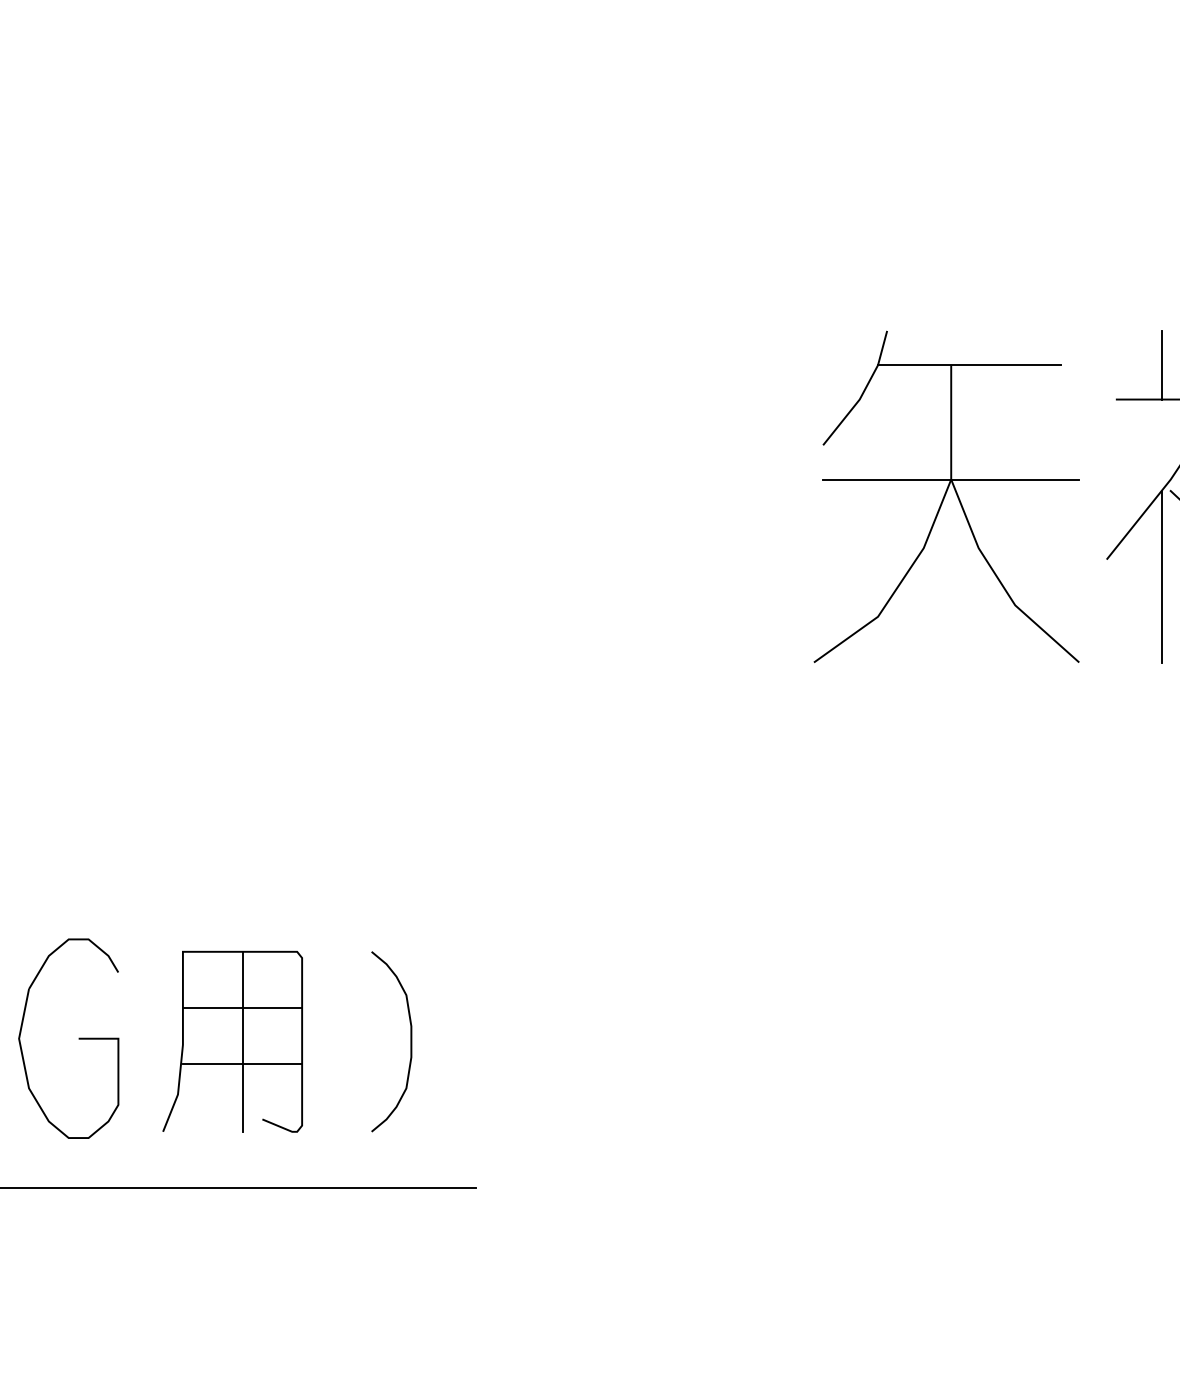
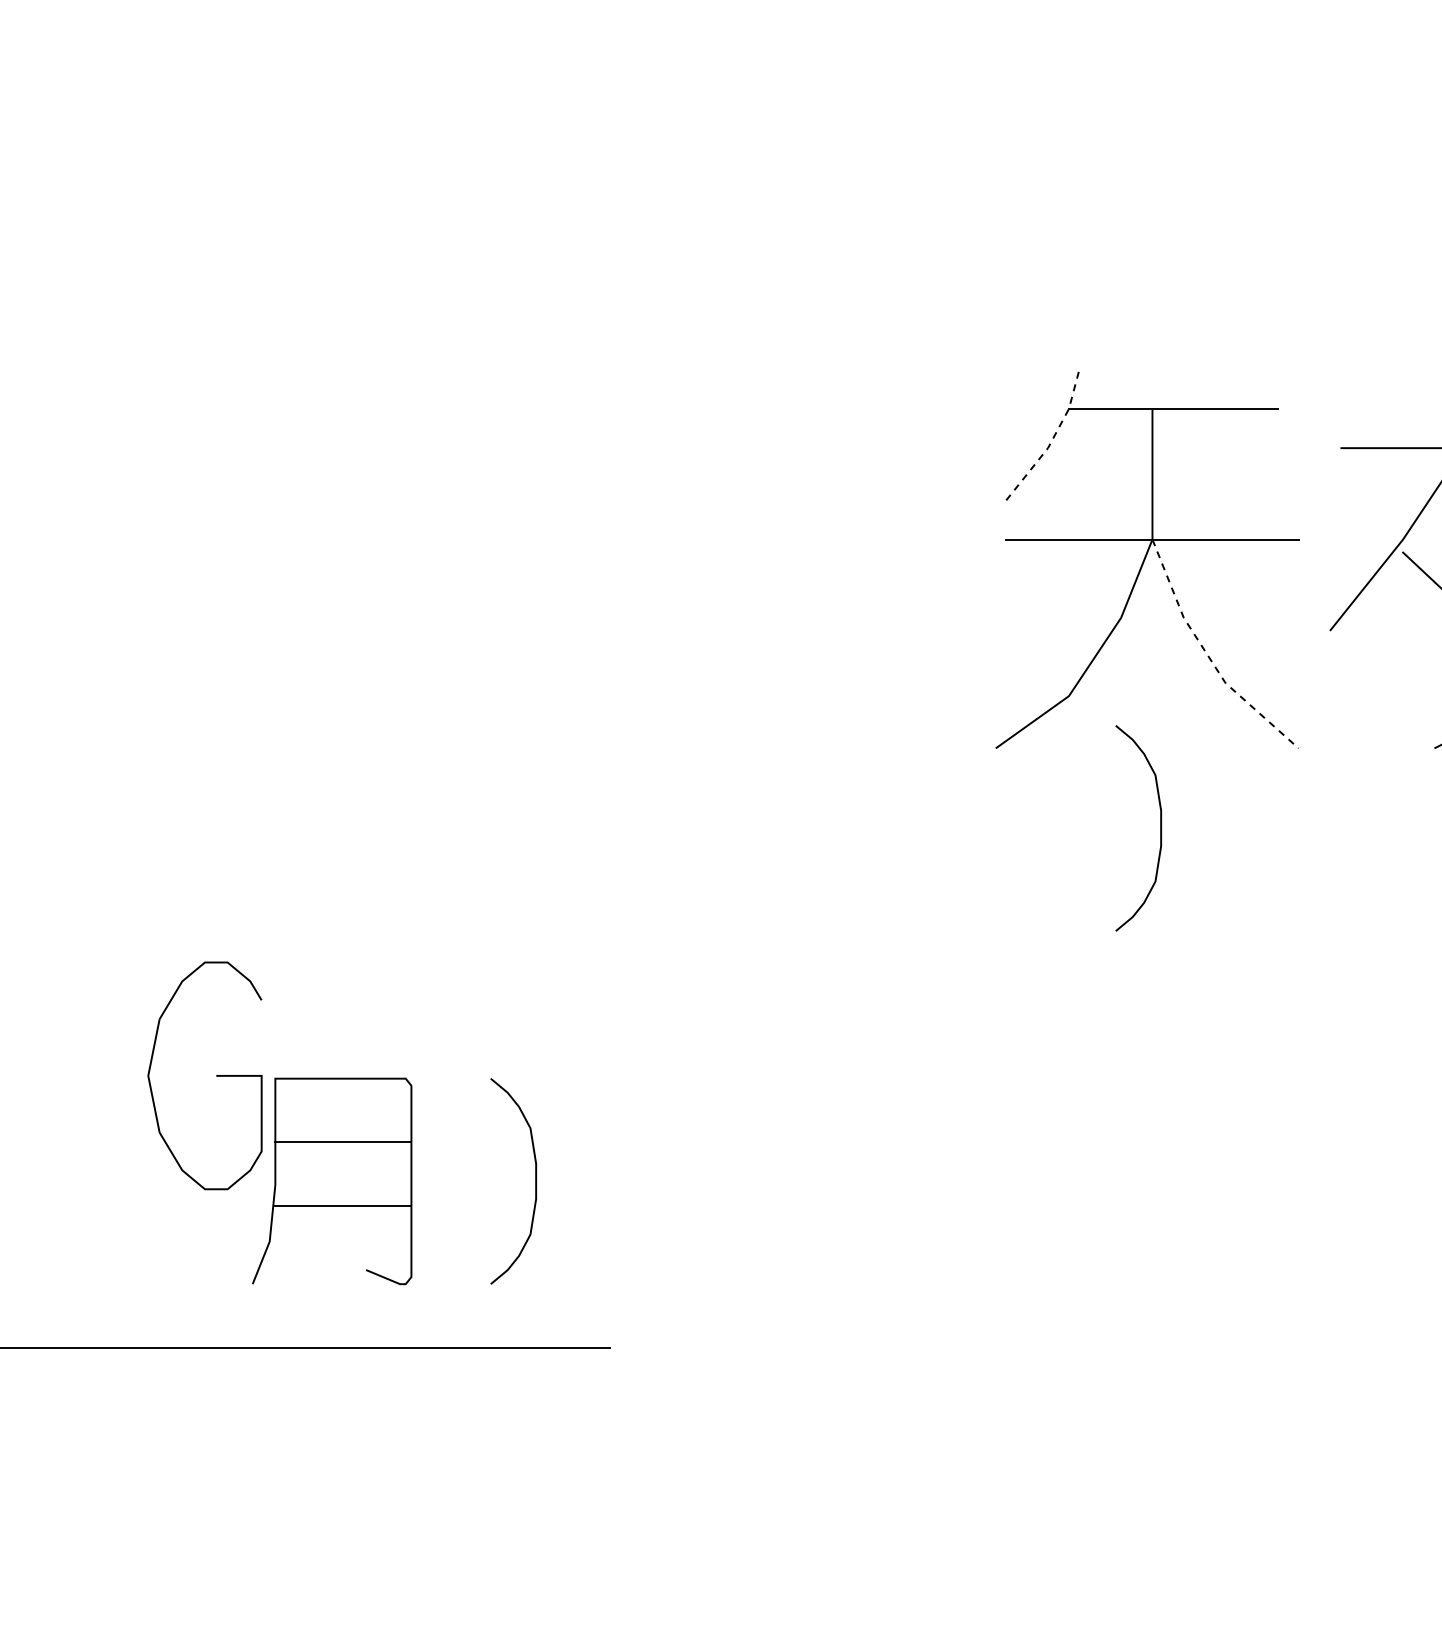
line: (1161, 364) -> (1392, 408), removed
line: (863, 391) -> (1052, 439), solid -> dashed
line: (1161, 576) -> (1392, 650), removed
line: (1000, 582) -> (1208, 656), solid -> dashed
curve: (958, 732) -> (1160, 828), added
part: (78, 1038) -> (216, 1075), moved
line: (242, 1041) -> (343, 1181), removed

